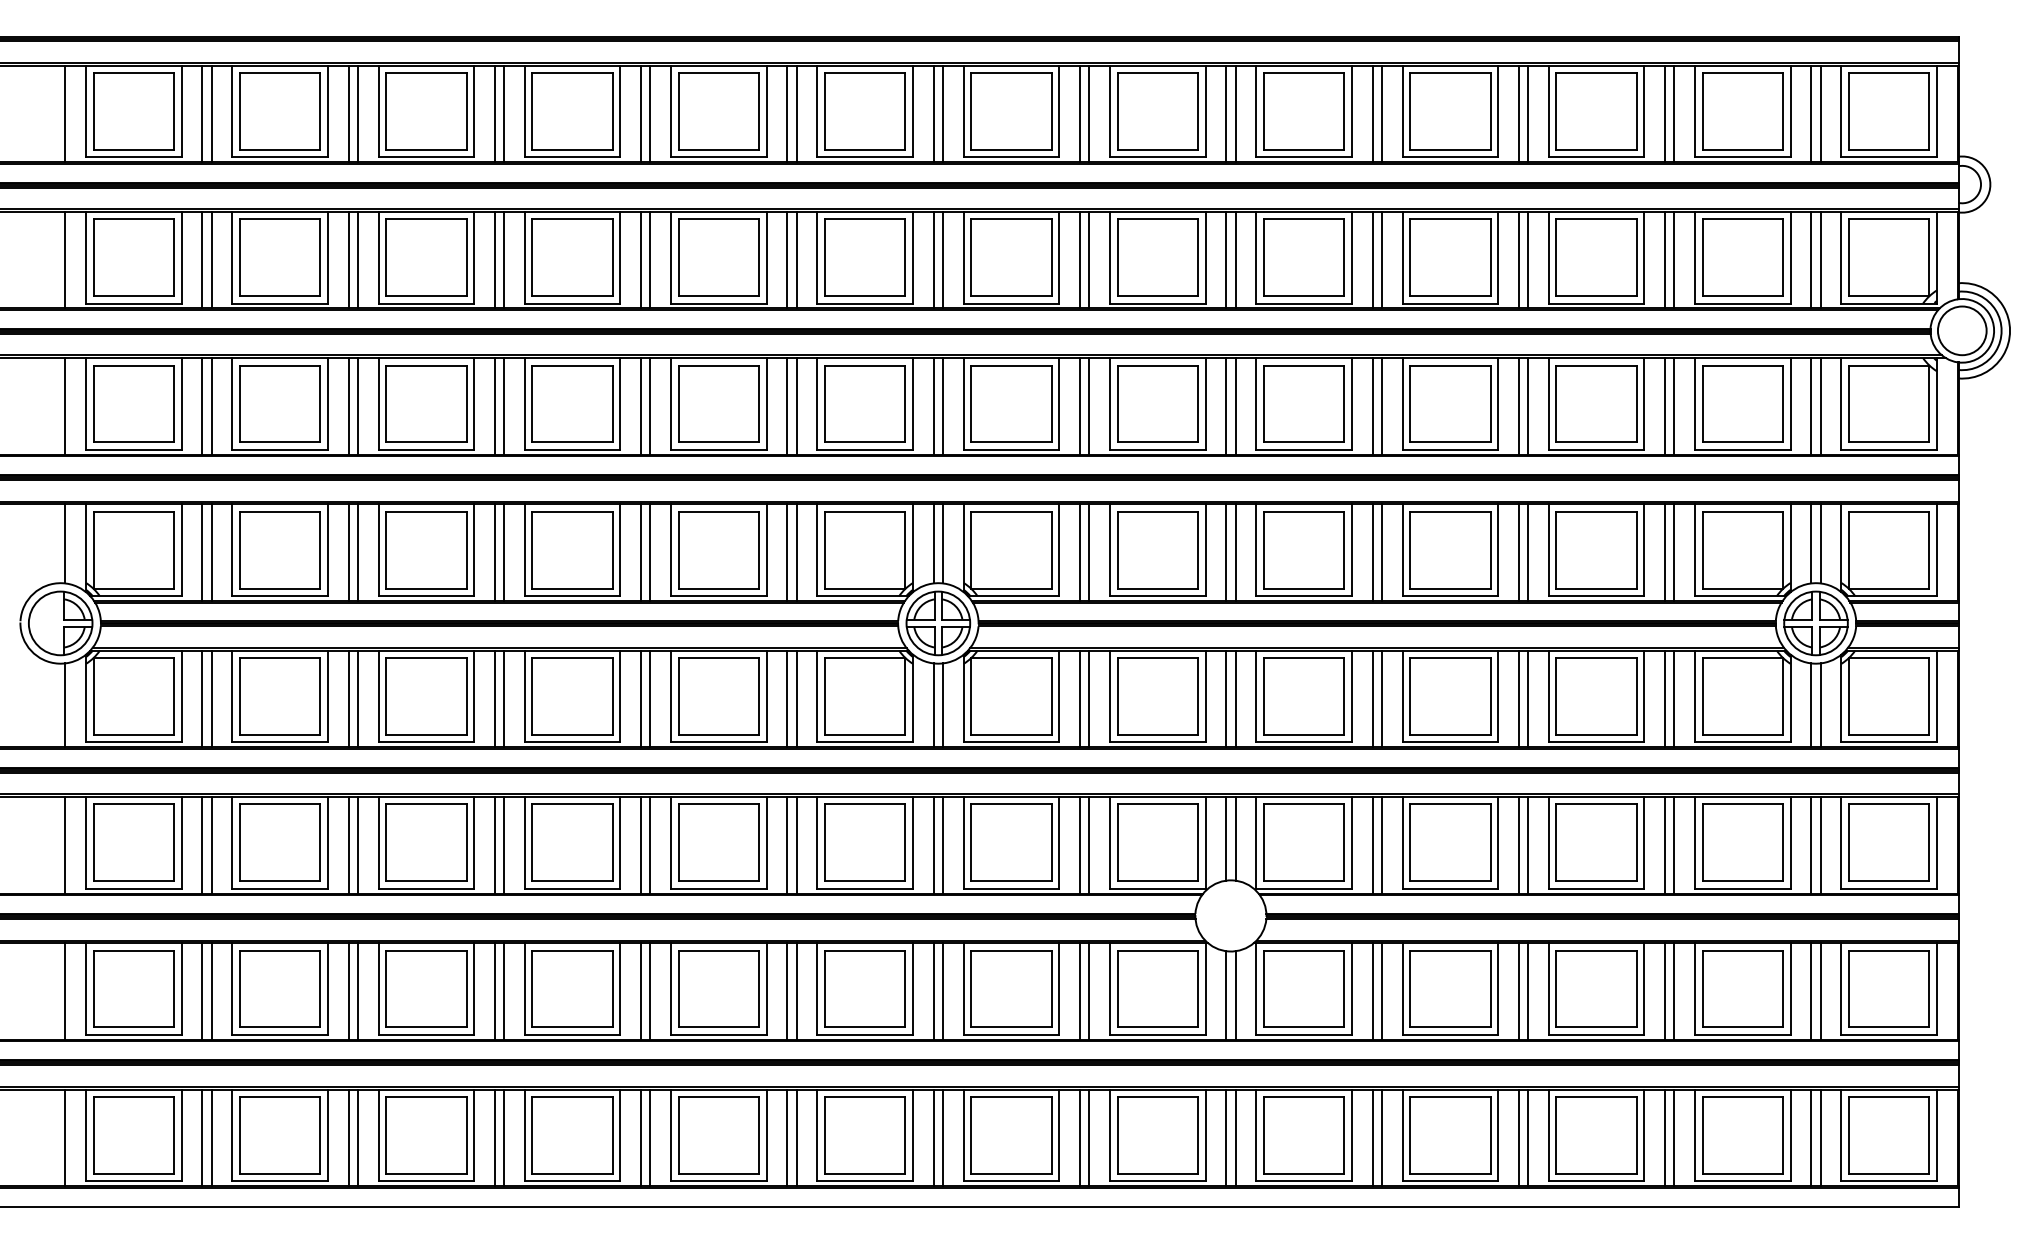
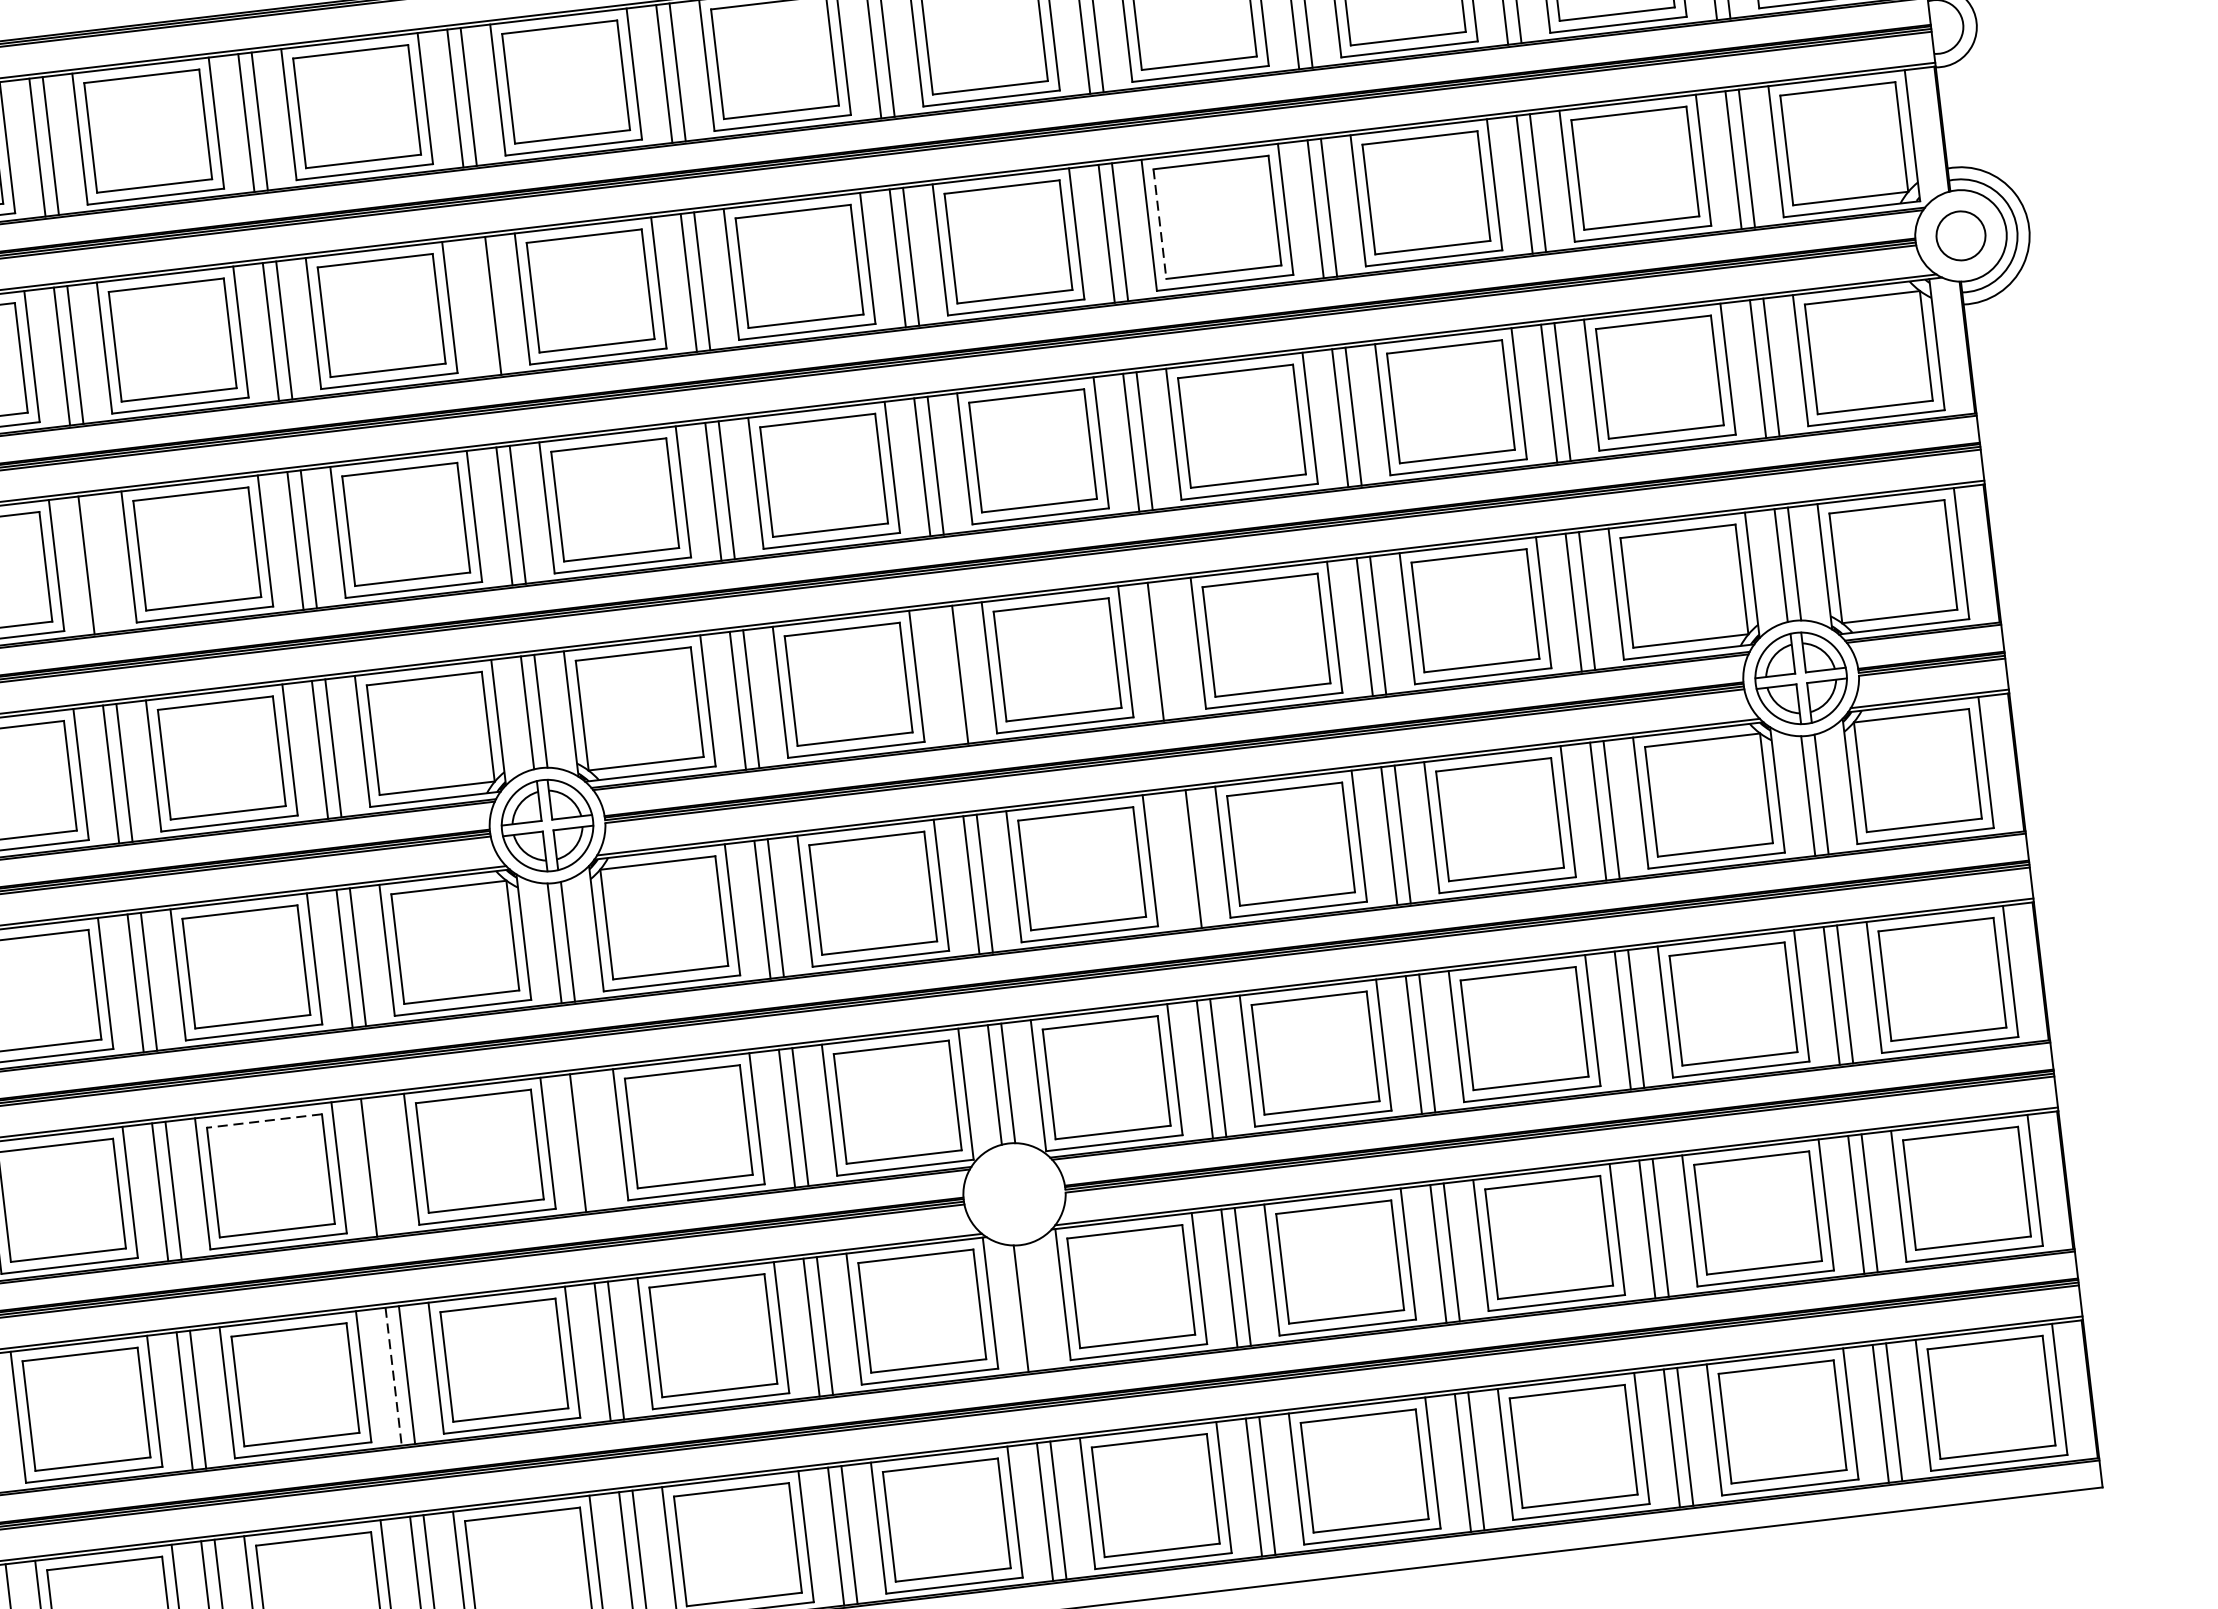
line: (1410, 258) -> (1160, 225), solid -> dashed
line: (933, 259) -> (479, 306), removed
circle: (1961, 330) -> (1959, 235), size x0.7
line: (650, 406) -> (99, 564), removed
line: (1226, 552) -> (947, 675), removed
line: (1381, 552) -> (1168, 649), removed
line: (1372, 698) -> (1180, 860), removed
line: (718, 804) -> (263, 1121), solid -> dashed
line: (796, 844) -> (382, 1165), removed
line: (943, 844) -> (591, 1140), removed
line: (787, 992) -> (393, 1378), solid -> dashed
line: (1235, 995) -> (1034, 1307), removed

